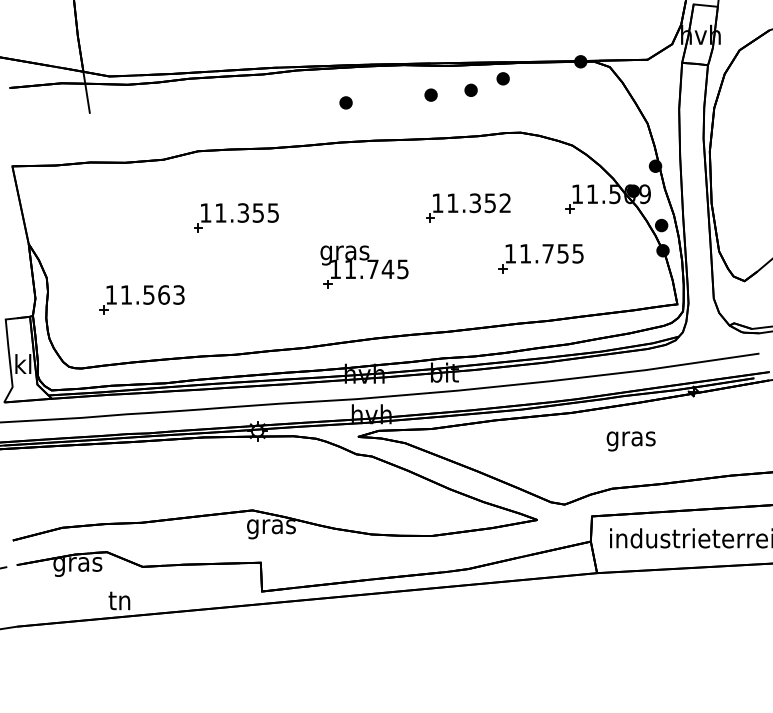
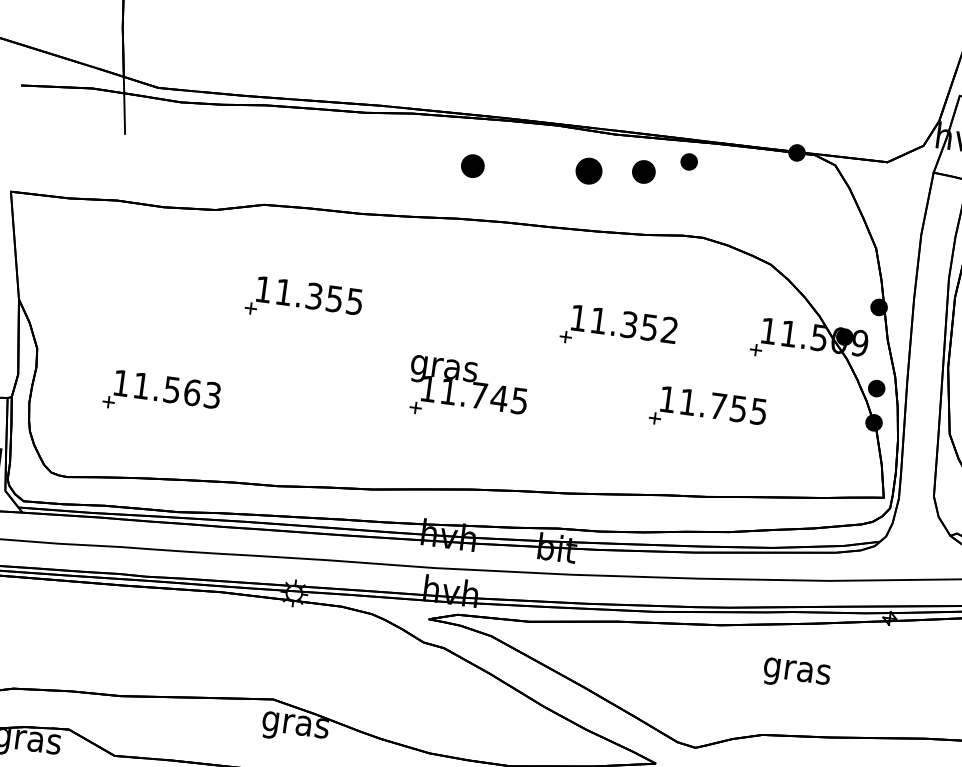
part: (470, 89) -> (643, 170), size x1.4
part: (430, 94) -> (588, 170), size x1.6
part: (345, 102) -> (472, 165), size x1.4

